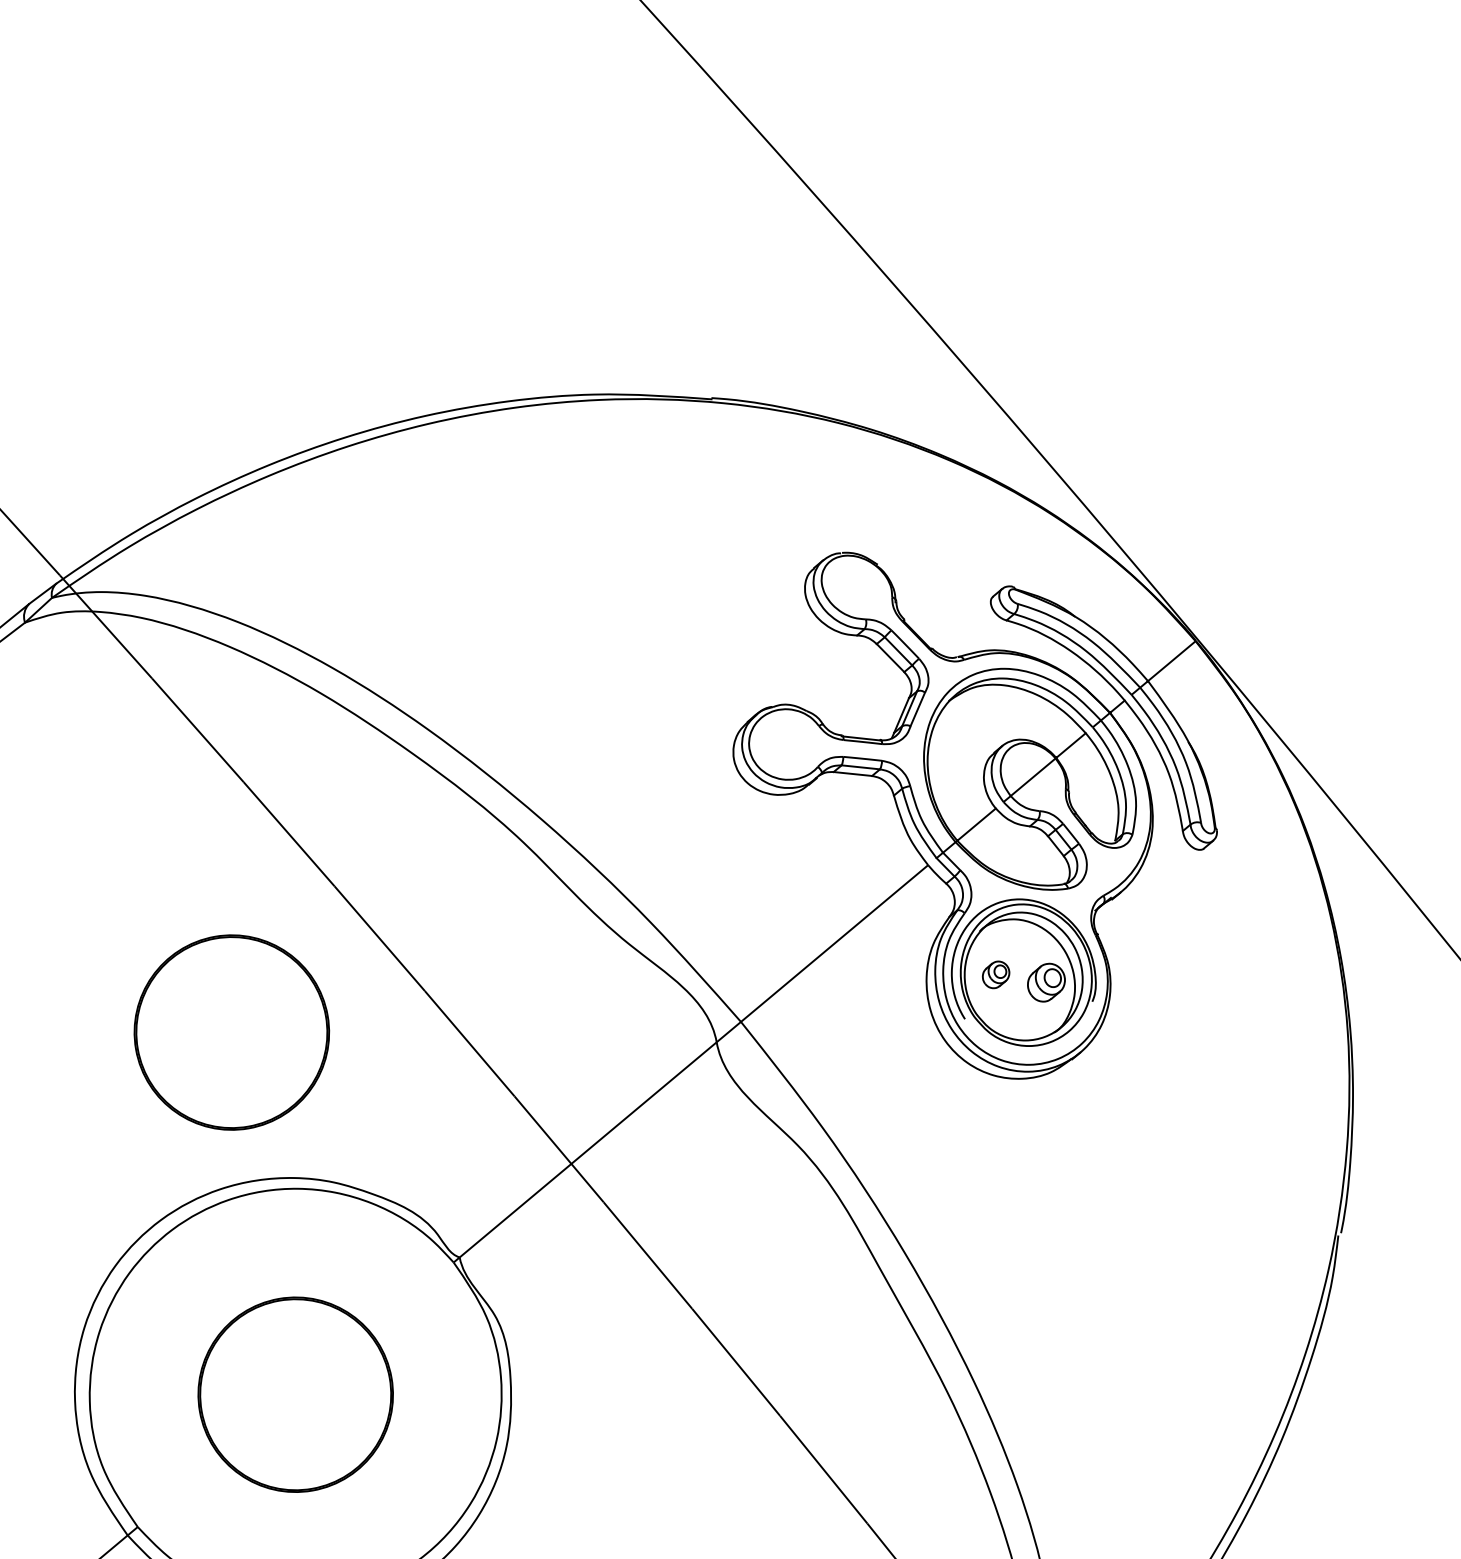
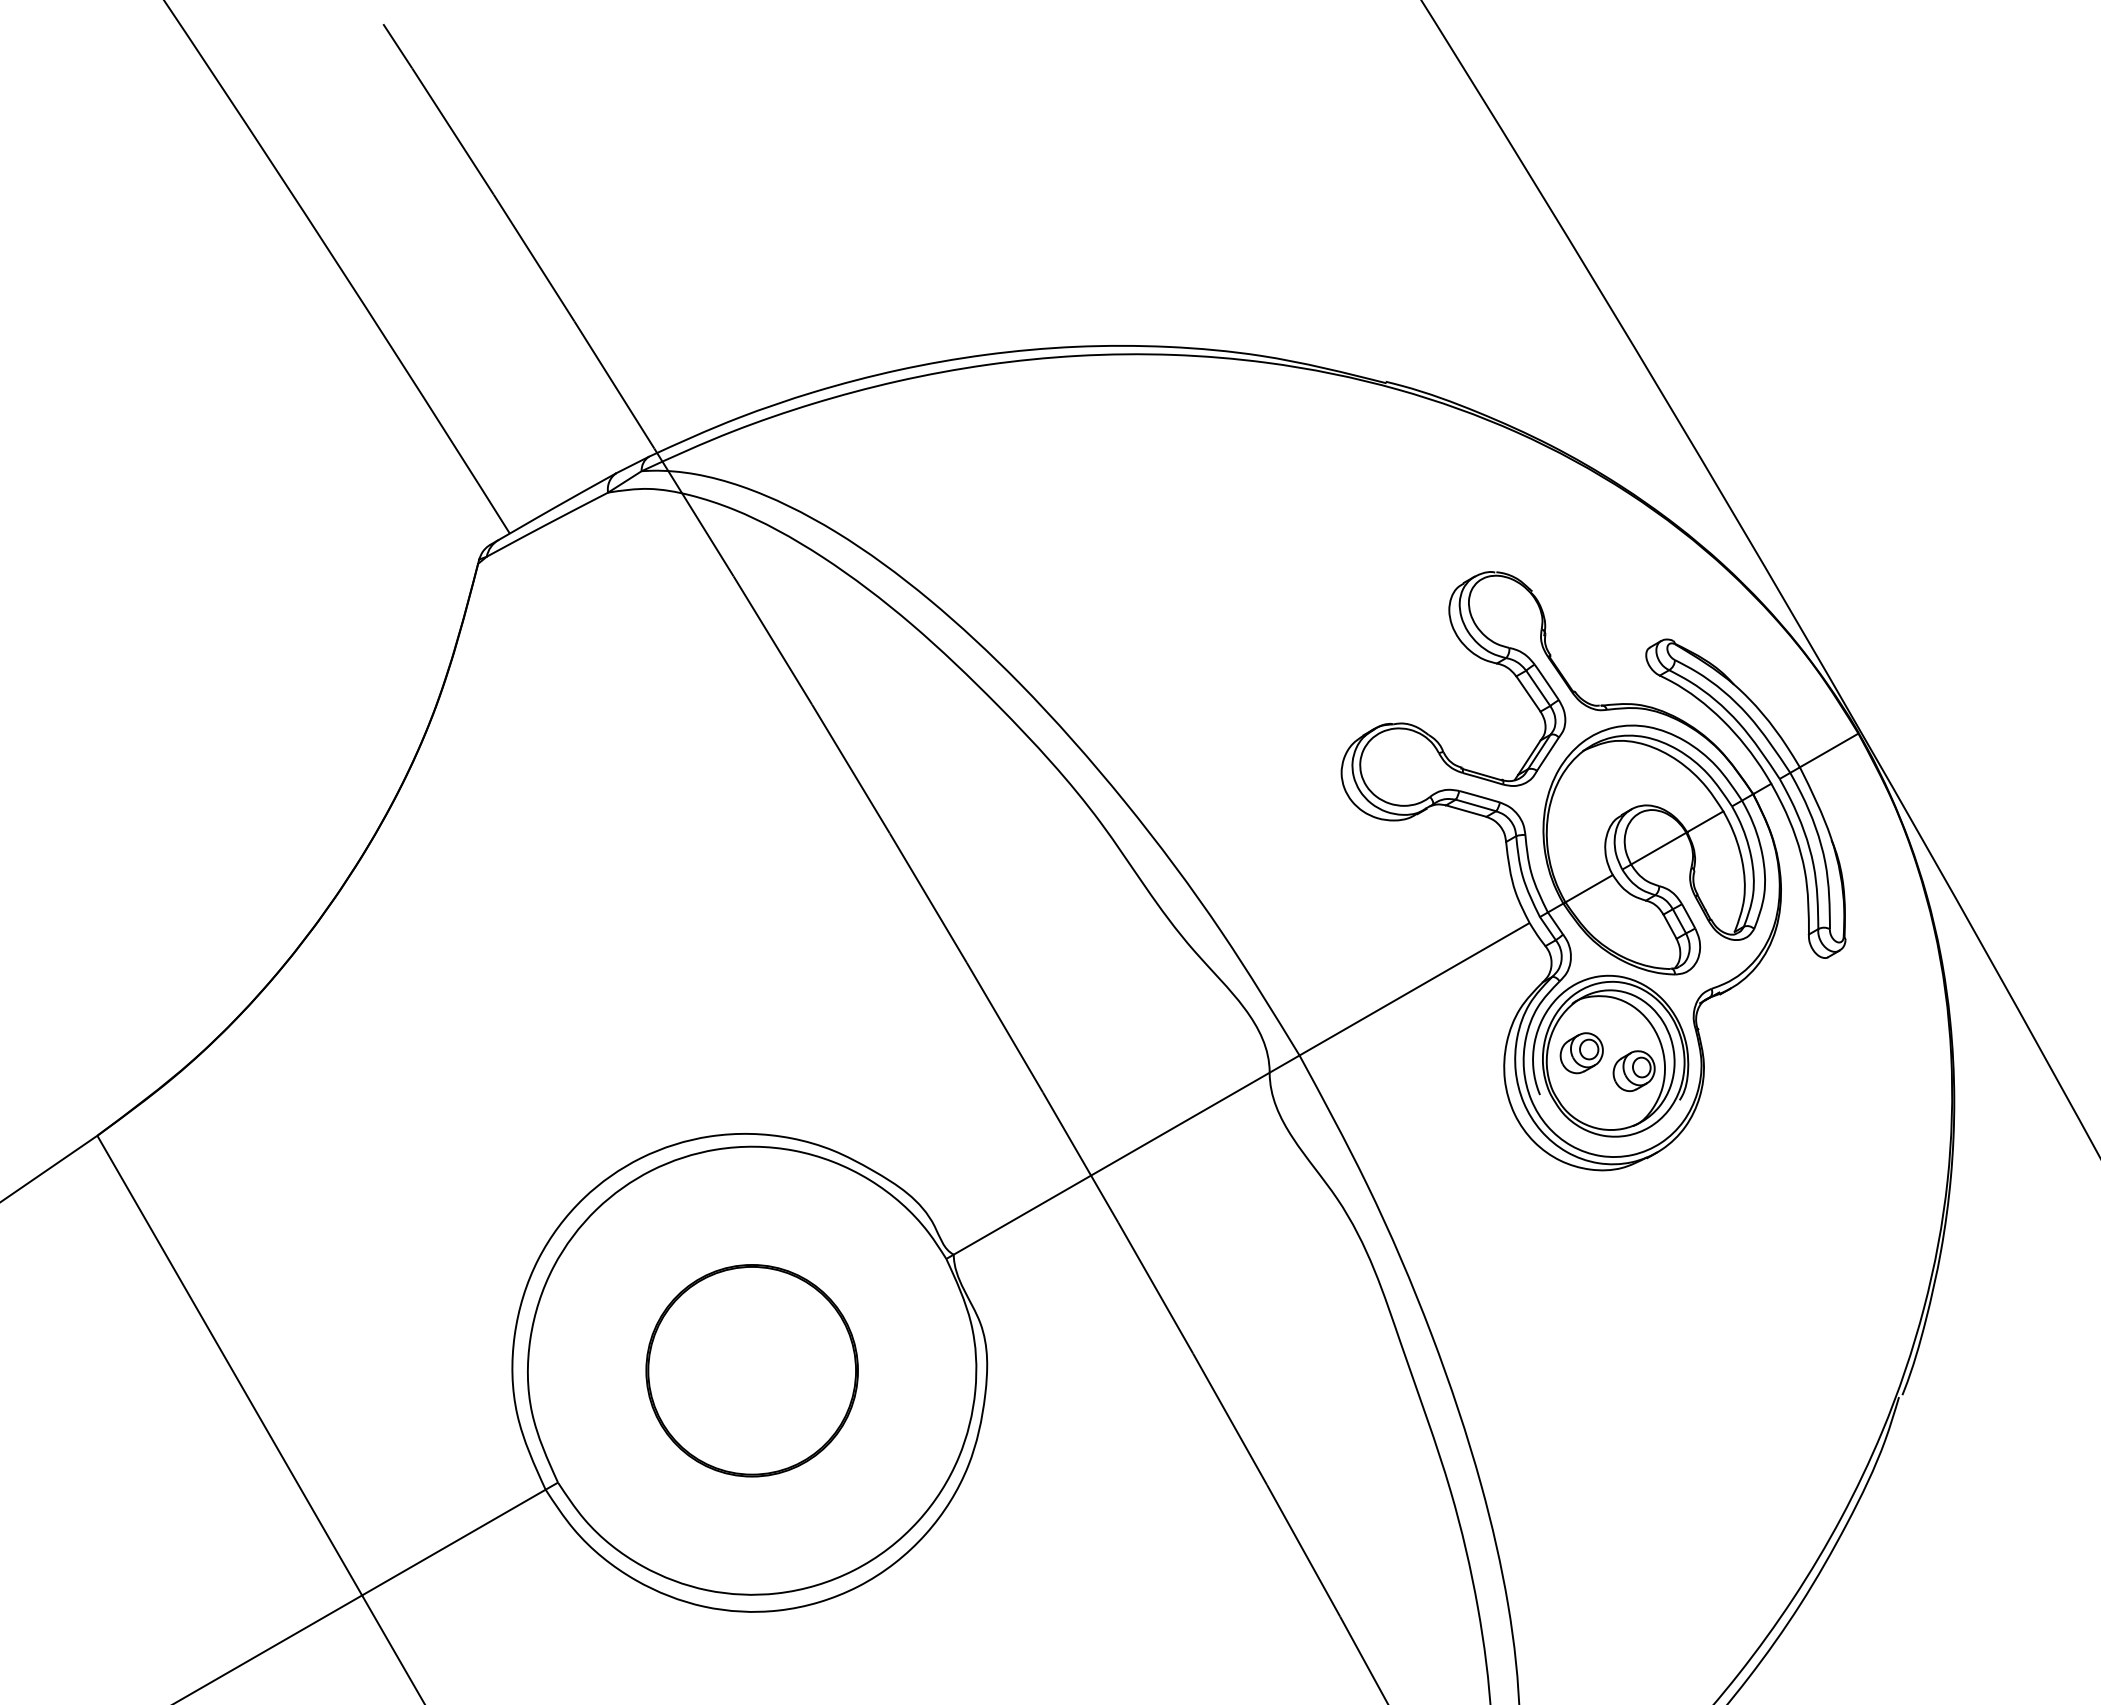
part: (995, 975) -> (1581, 1053), size x1.43
part: (231, 1032) -> (751, 970), removed

